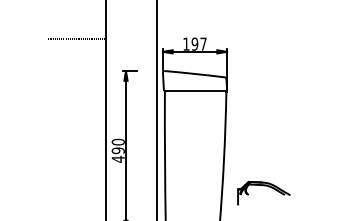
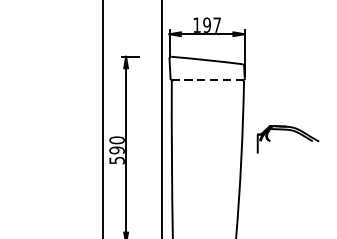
line: (76, 39) -> (67, 19), removed
line: (195, 90) -> (207, 79), solid -> dashed
text: (117, 158) -> (116, 159), 490 -> 590
part: (263, 186) -> (287, 131), moved

